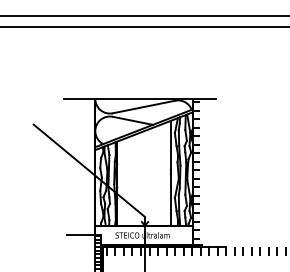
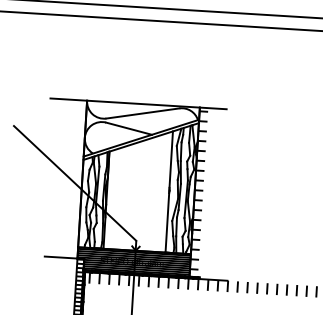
hatch: (143, 234) -> (133, 260), added

